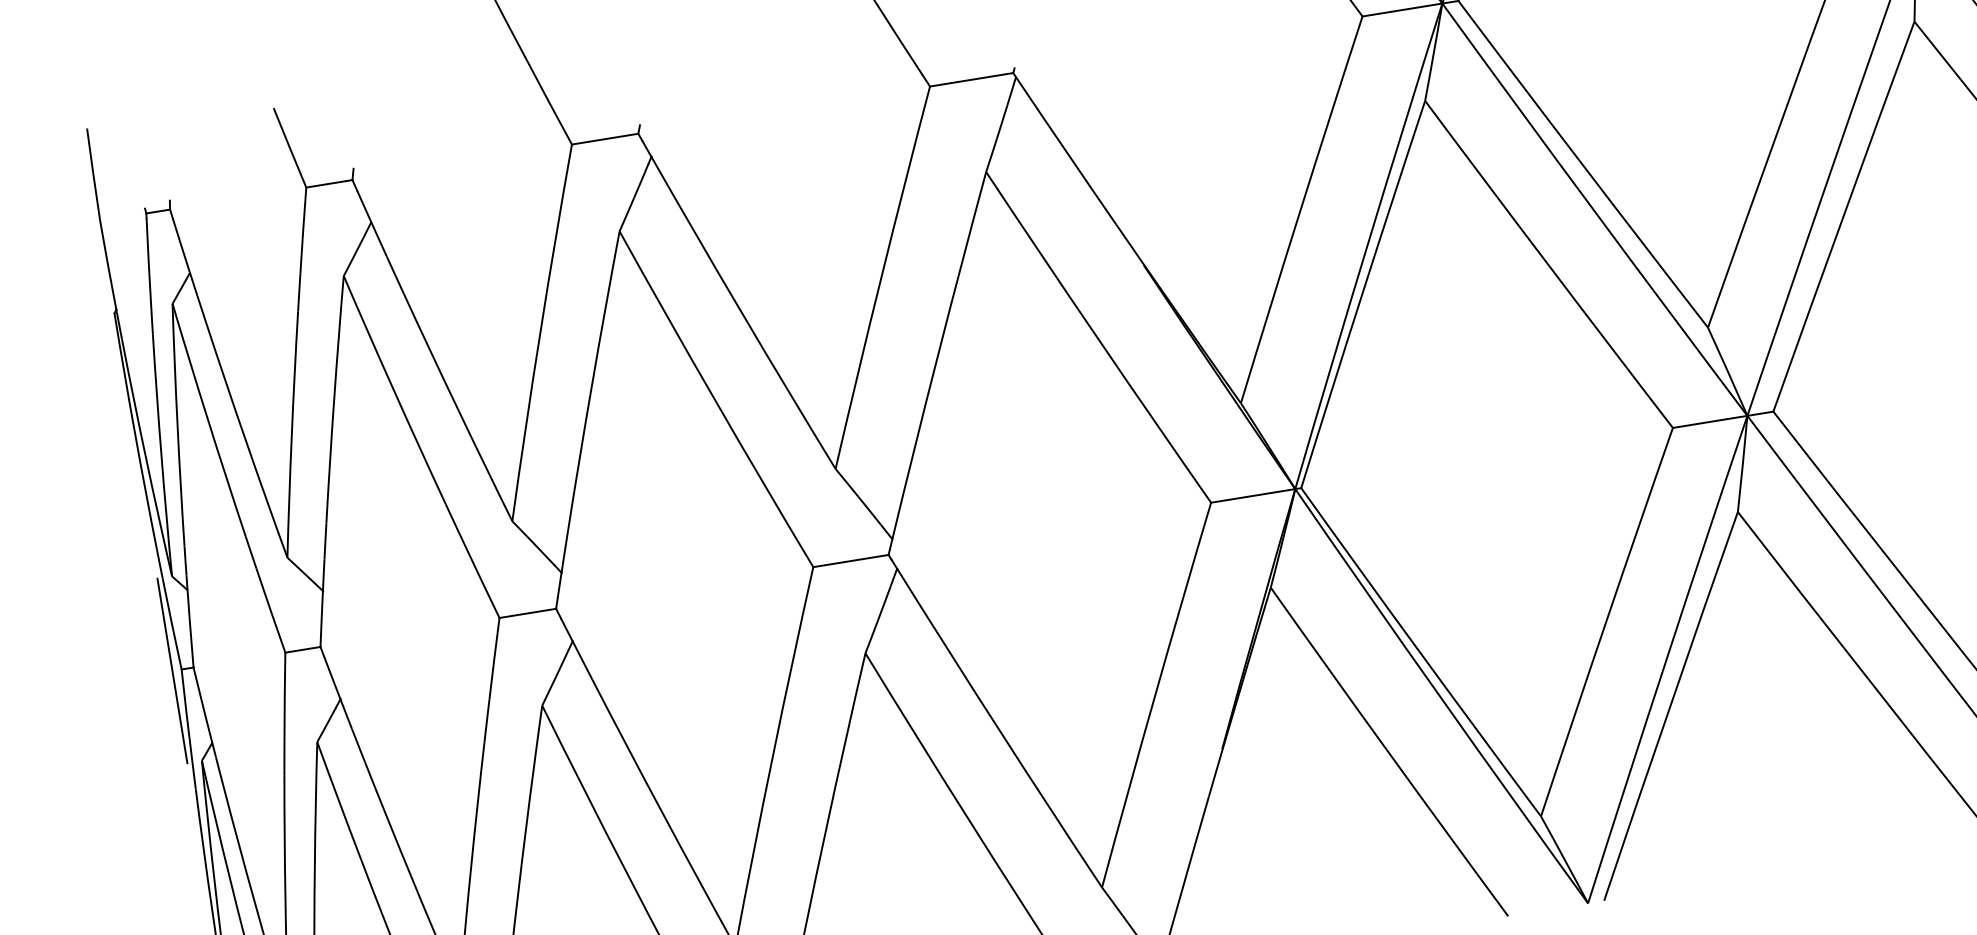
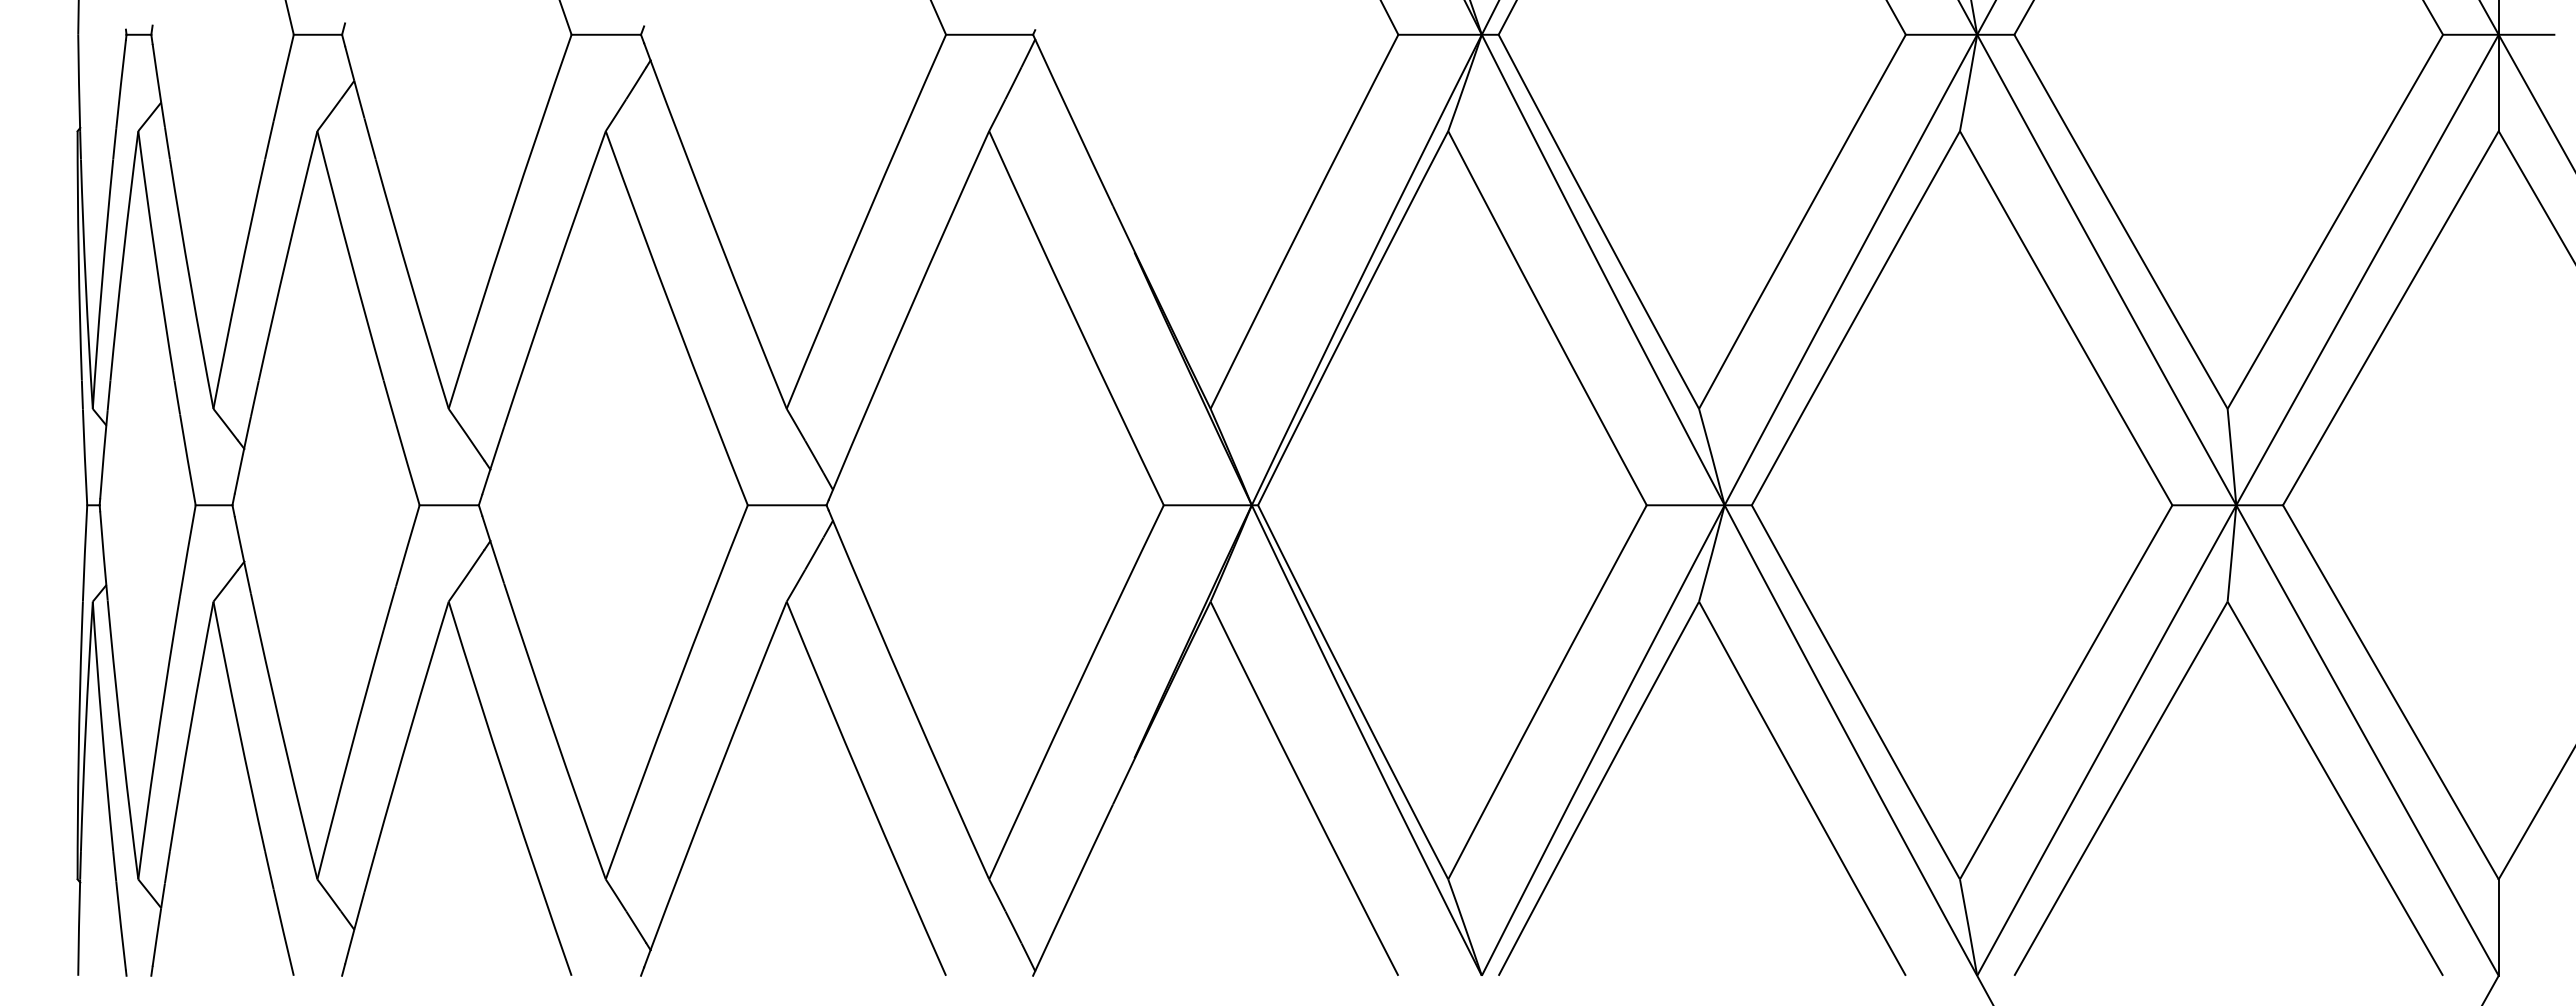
line: (172, 670) -> (77, 504), removed

